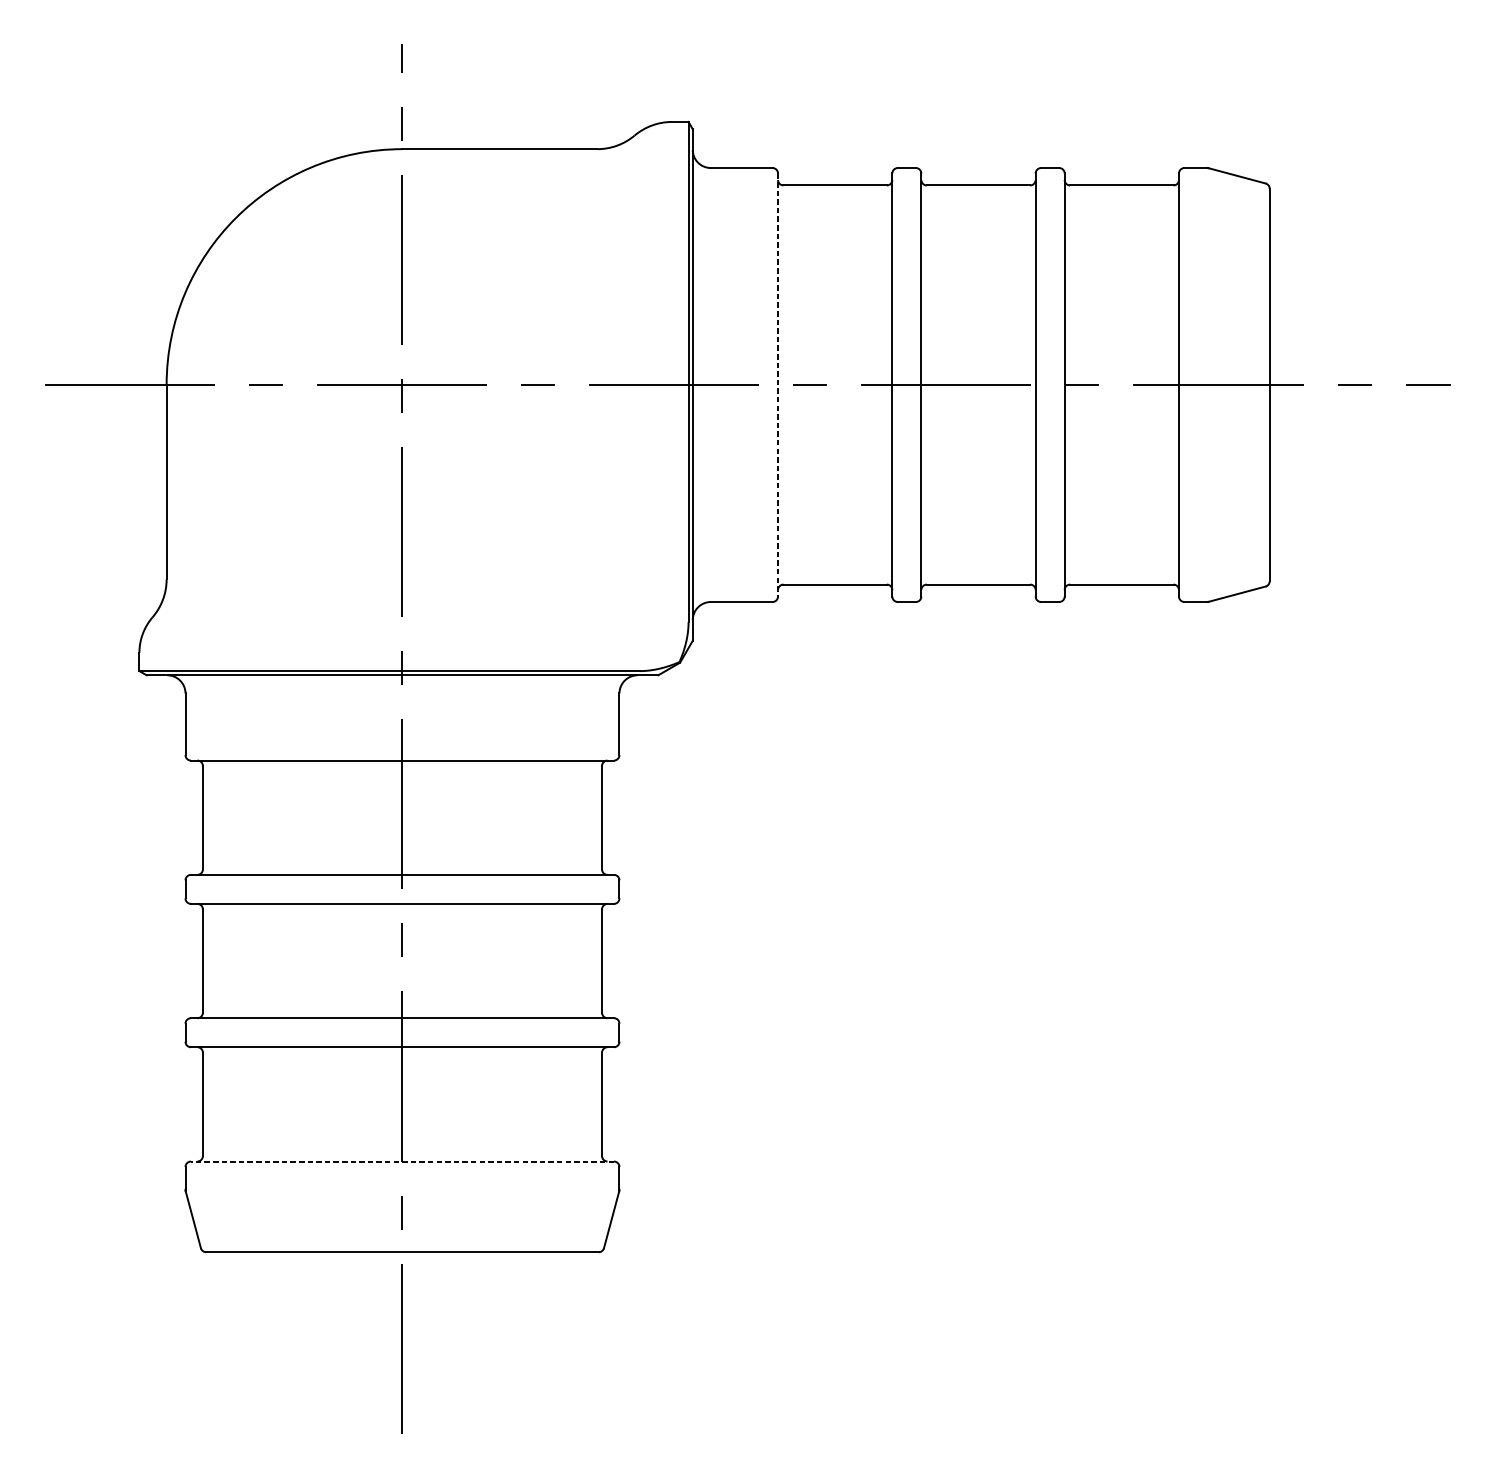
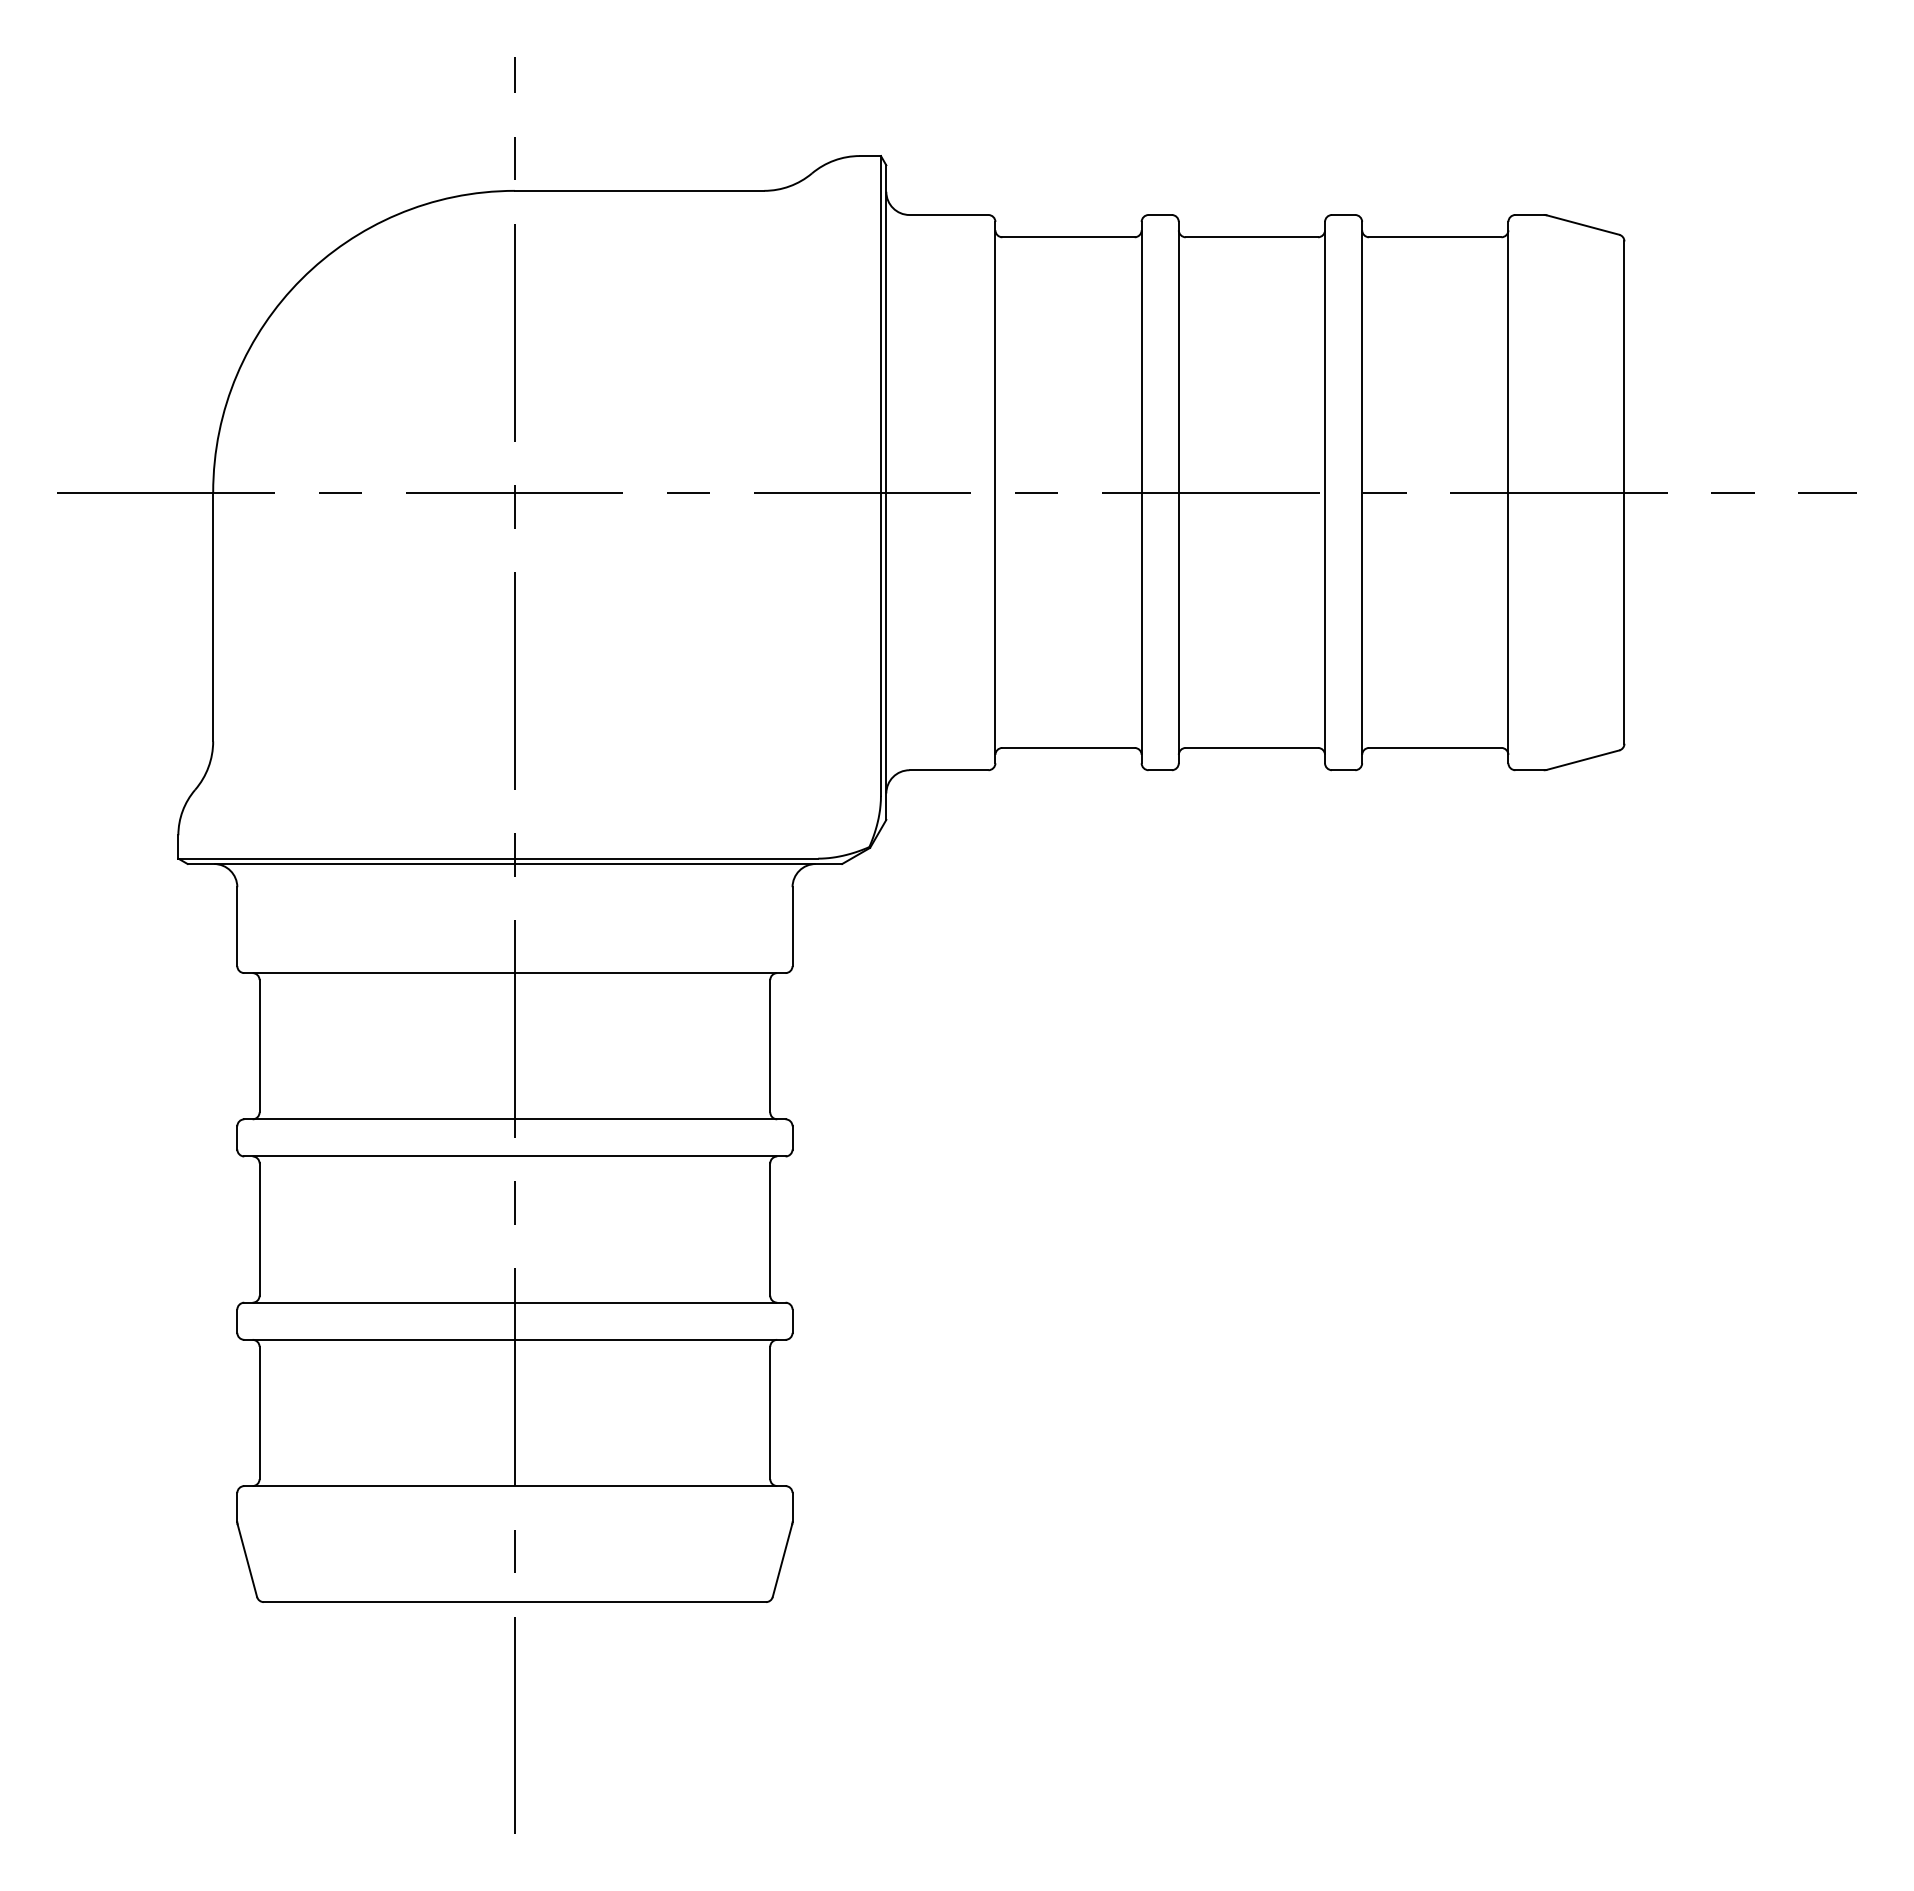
line: (778, 384) -> (995, 492), dashed -> solid
line: (402, 1161) -> (514, 1486), dashed -> solid

